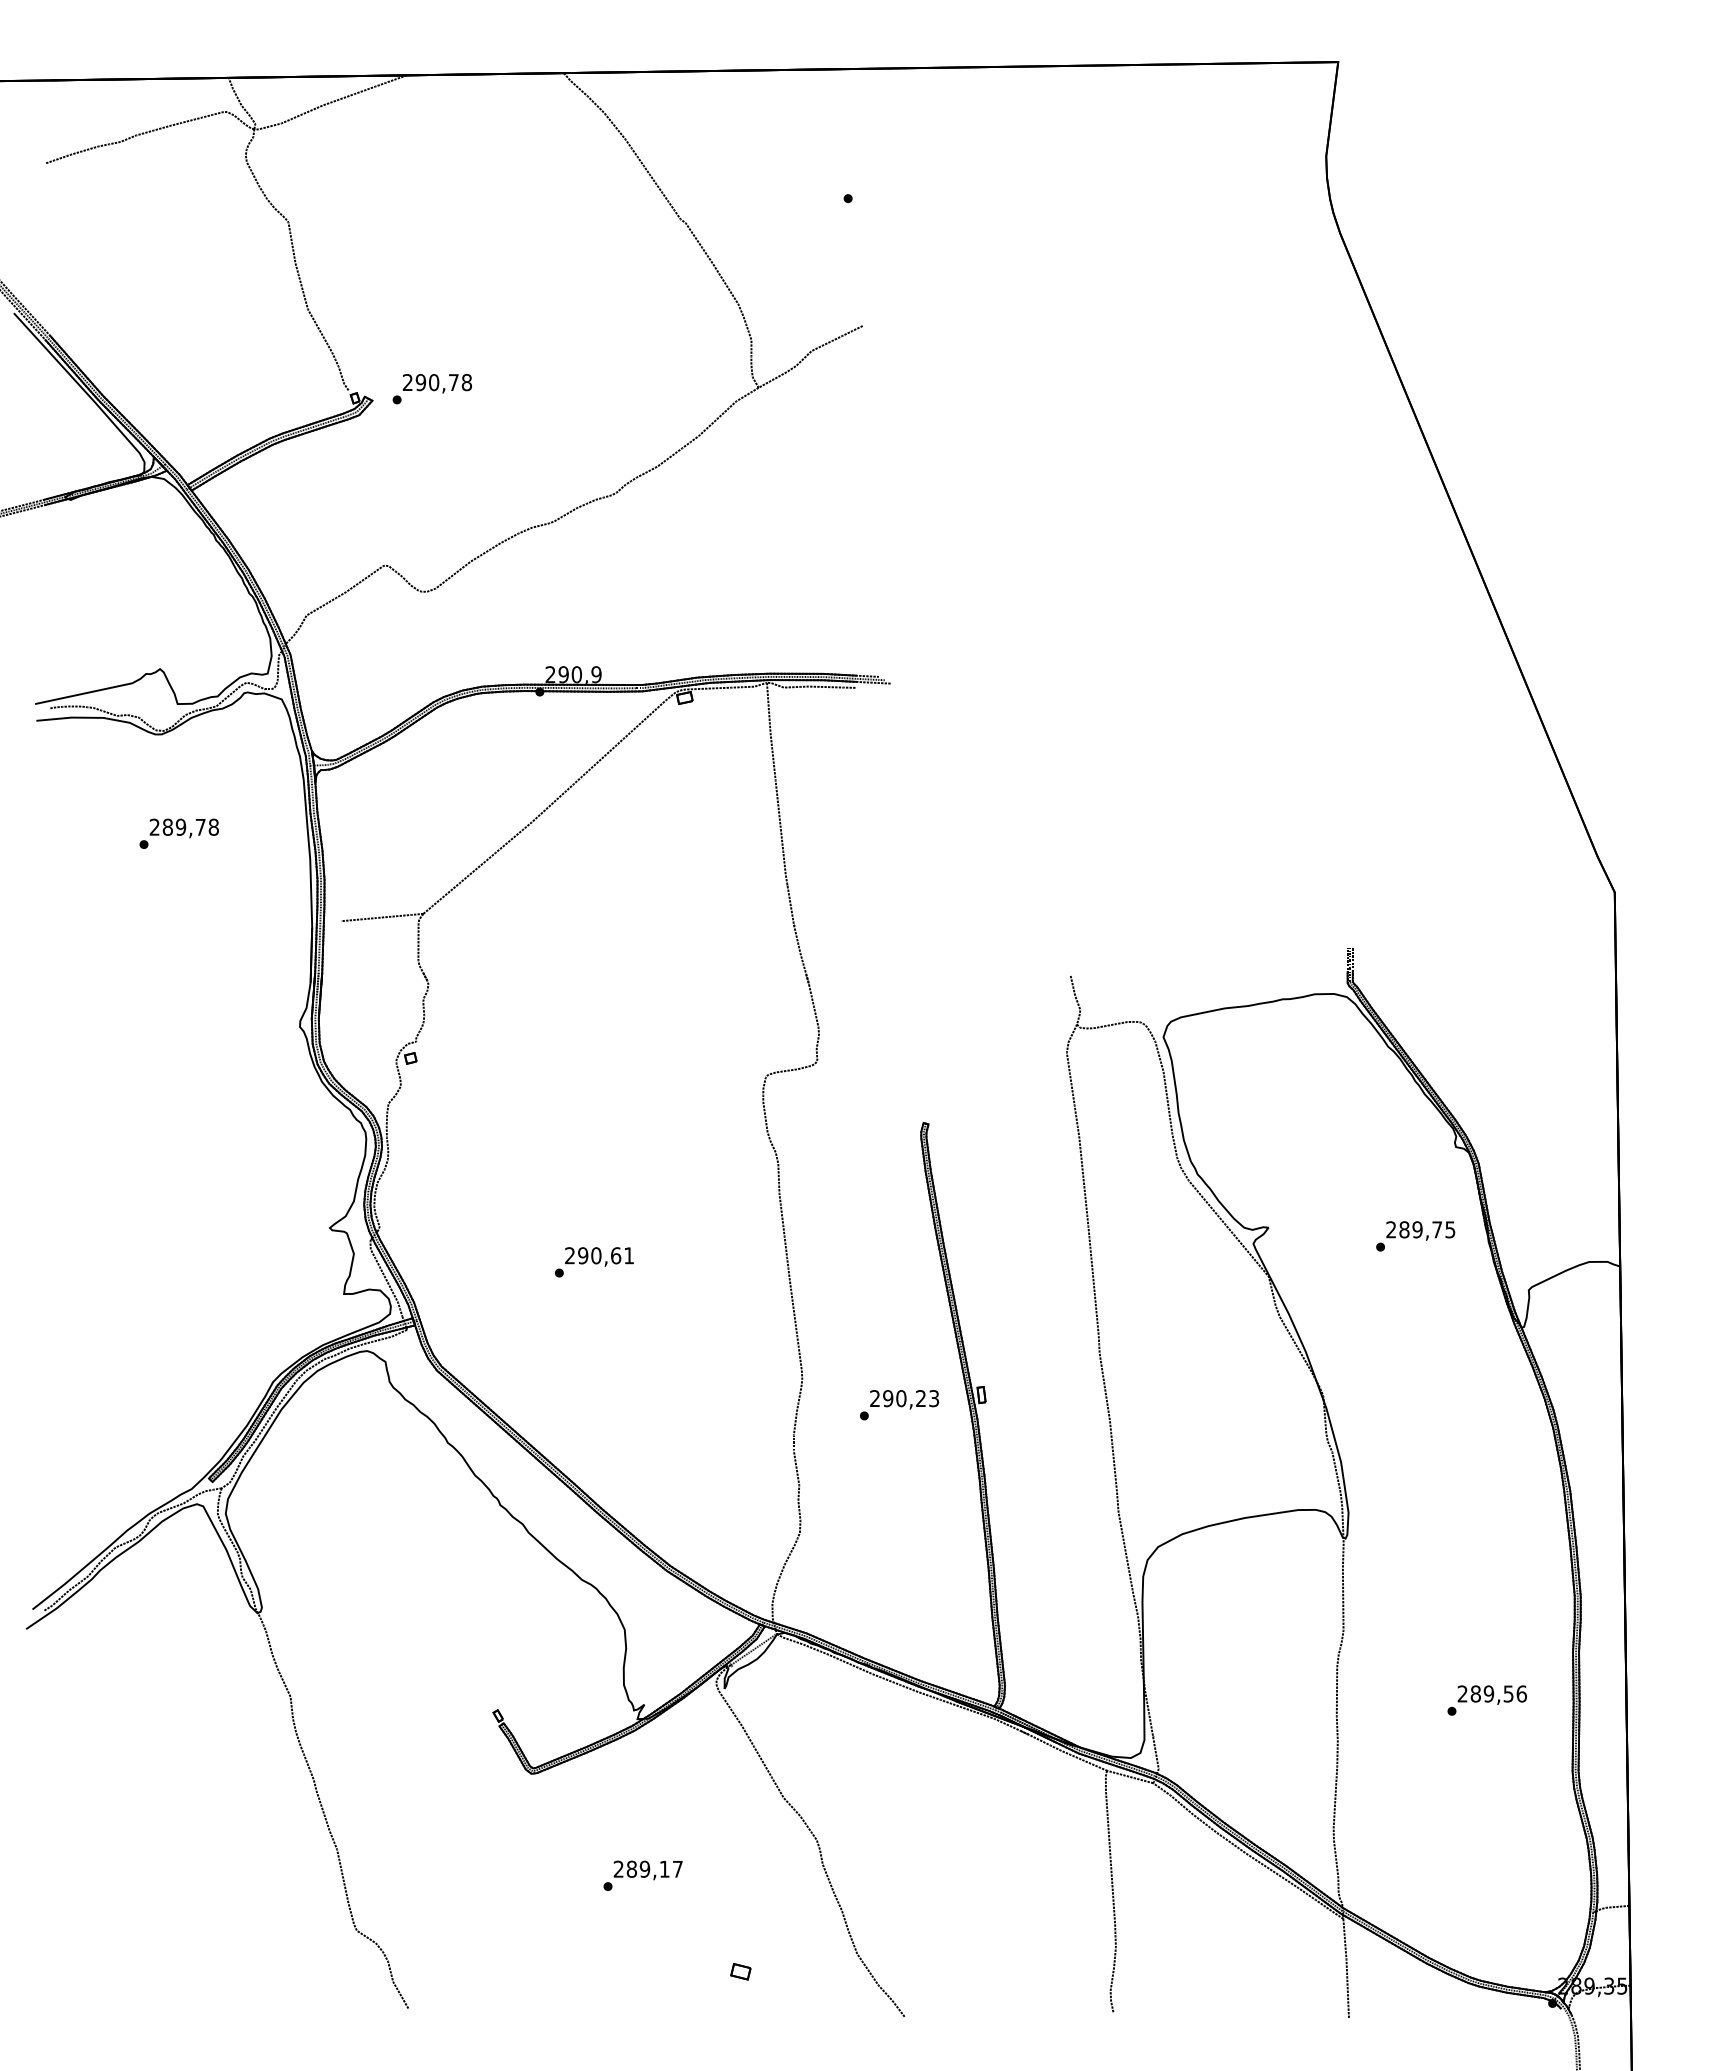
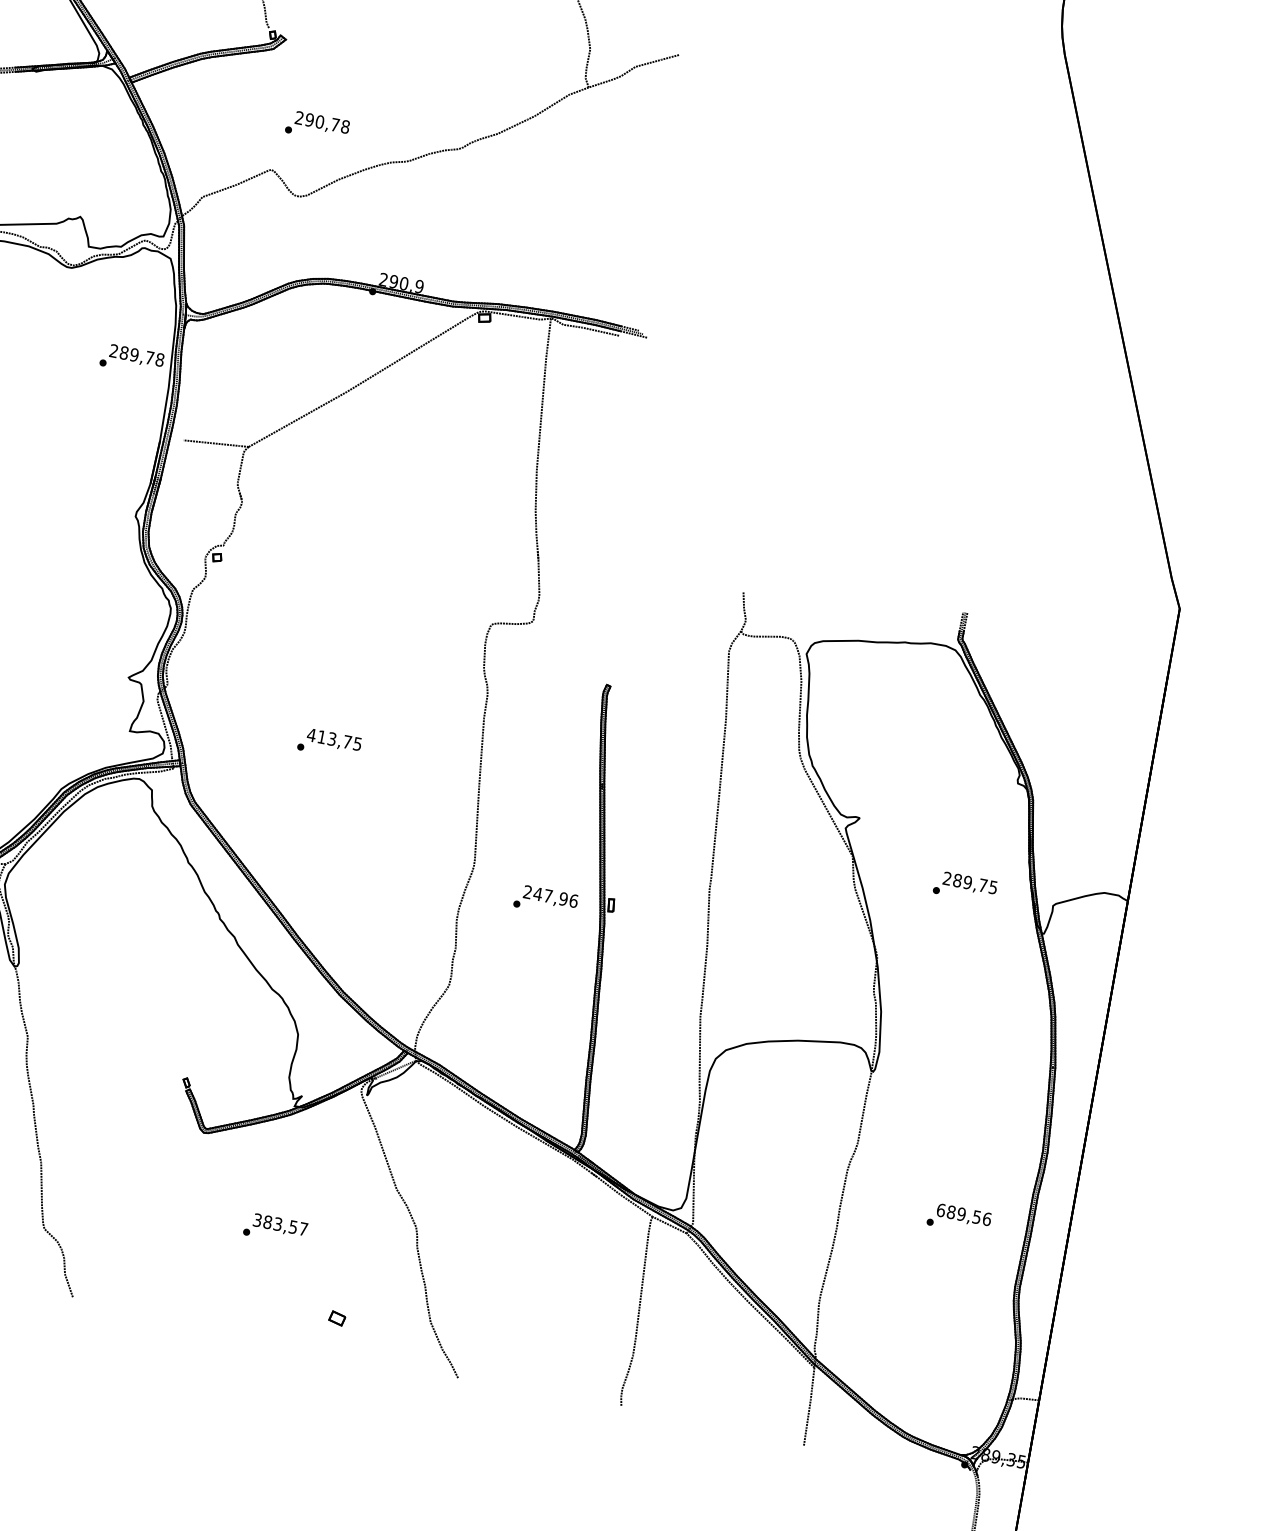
text: (431, 389) -> (316, 127), moved
text: (178, 833) -> (131, 359), moved
text: (1415, 1236) -> (965, 887), moved
text: (598, 1255) -> (333, 739), 290,61 -> 413,75
text: (910, 1398) -> (555, 897), 290,23 -> 247,96
text: (1462, 1693) -> (941, 1209), 289,56 -> 689,56
text: (641, 1868) -> (275, 1223), 289,17 -> 383,57

